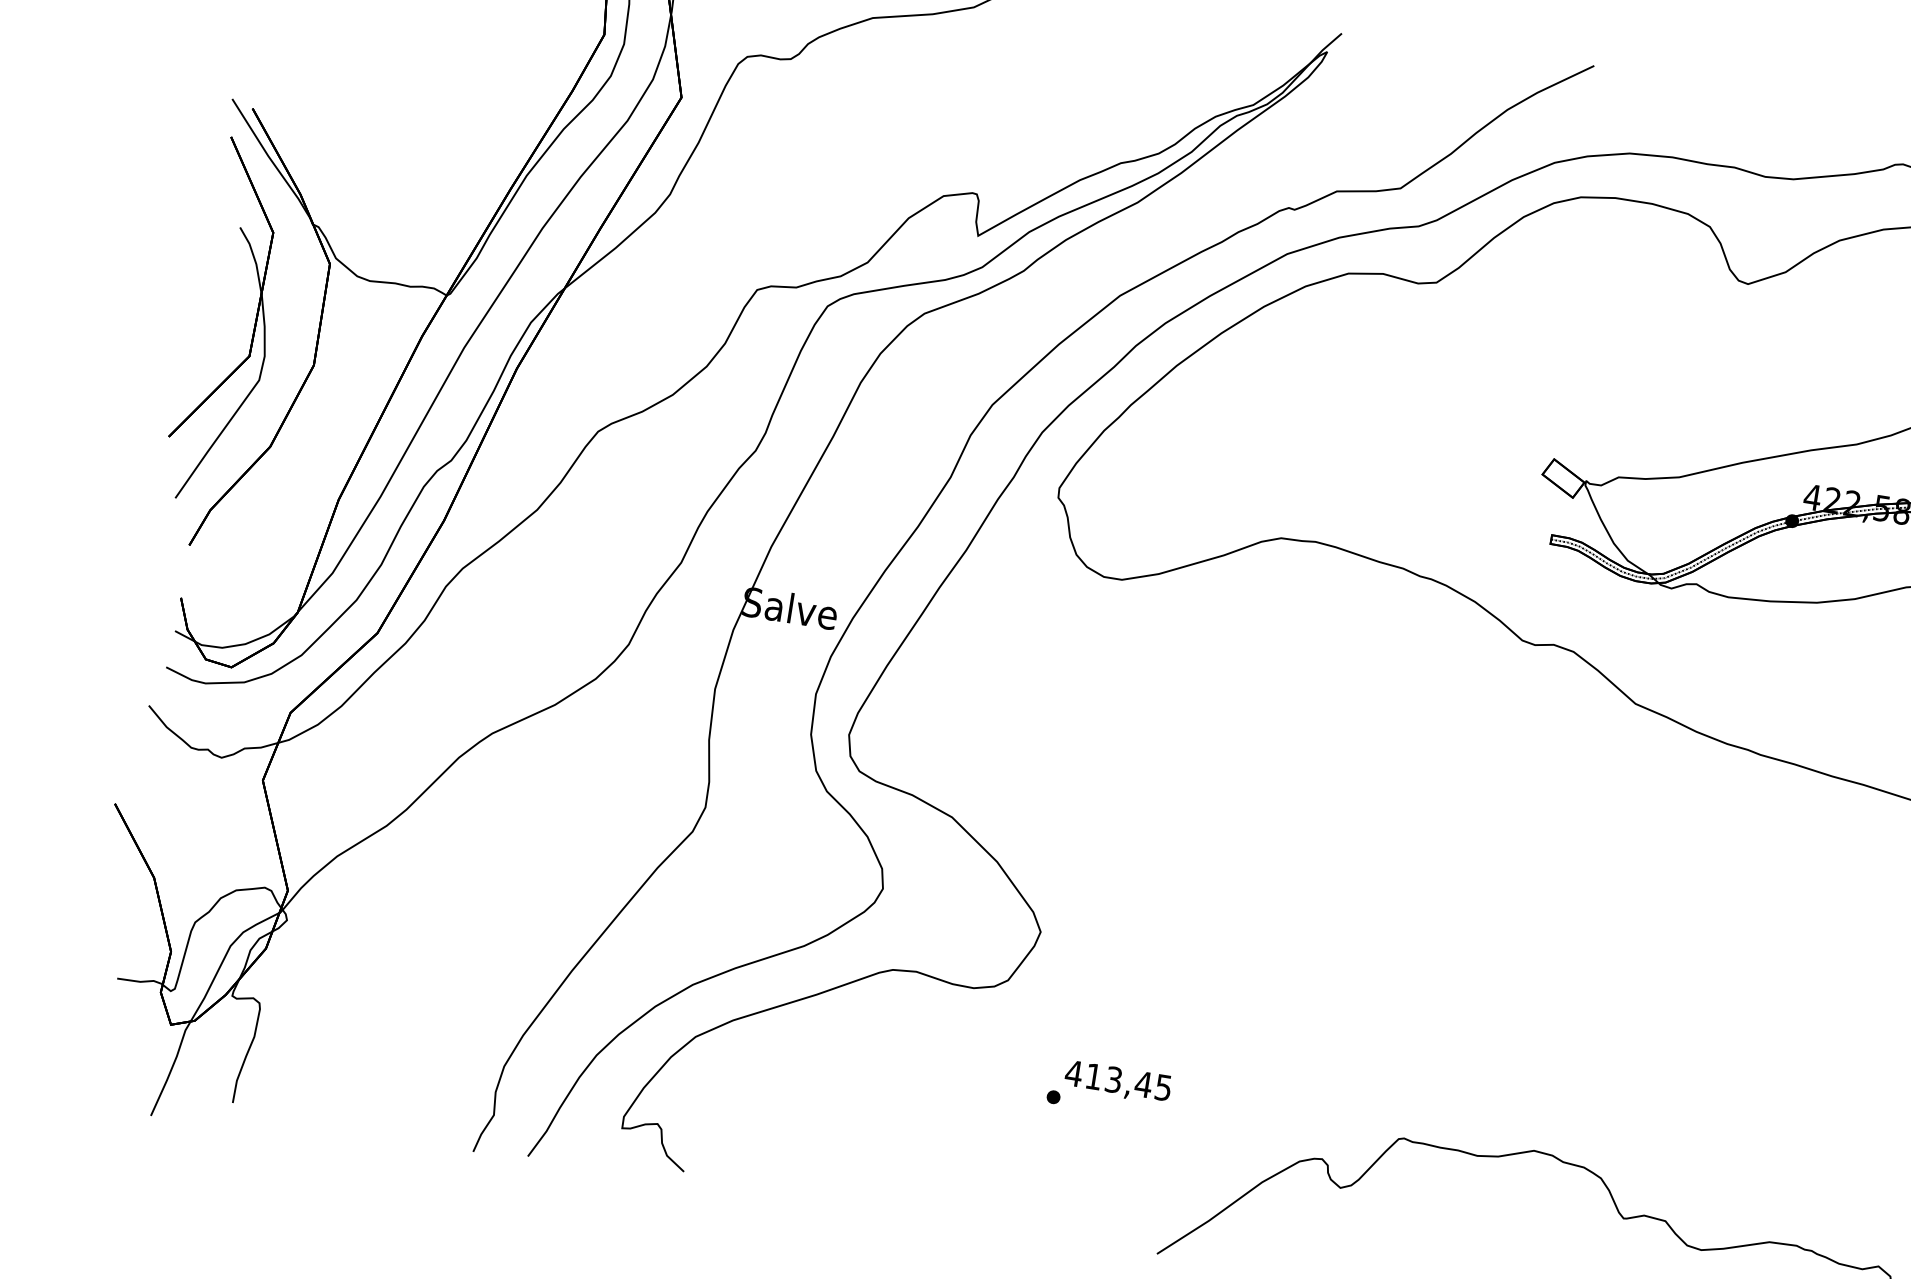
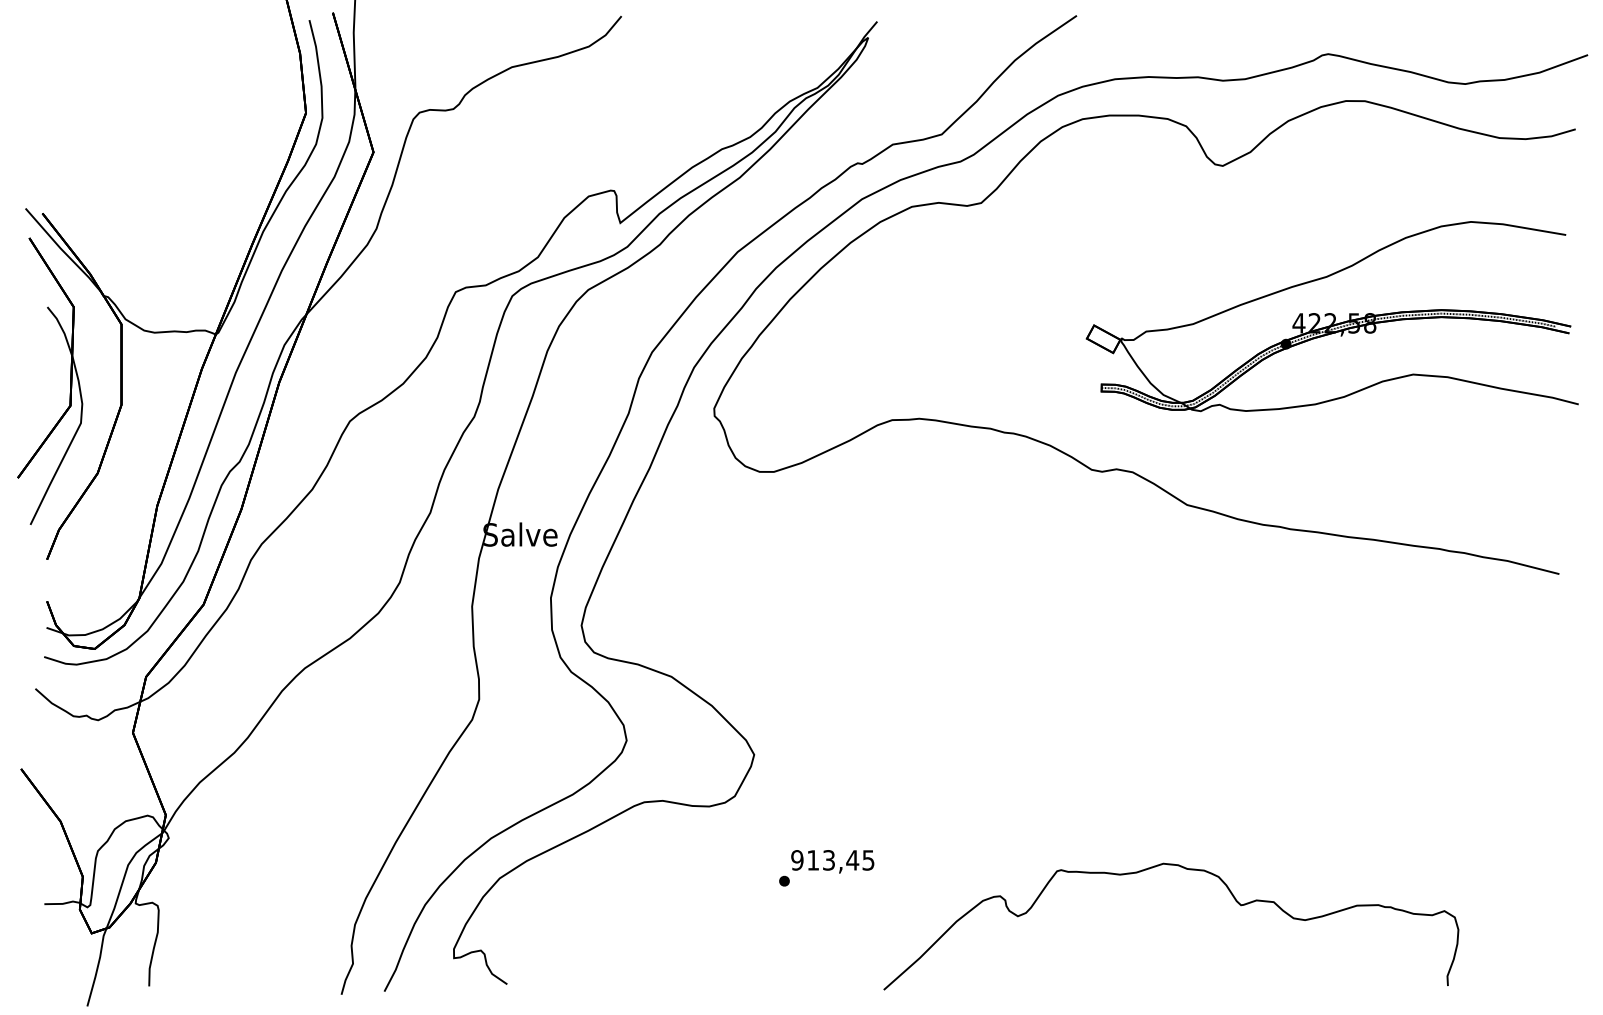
text: (1072, 1073) -> (796, 860), 413,45 -> 913,45

